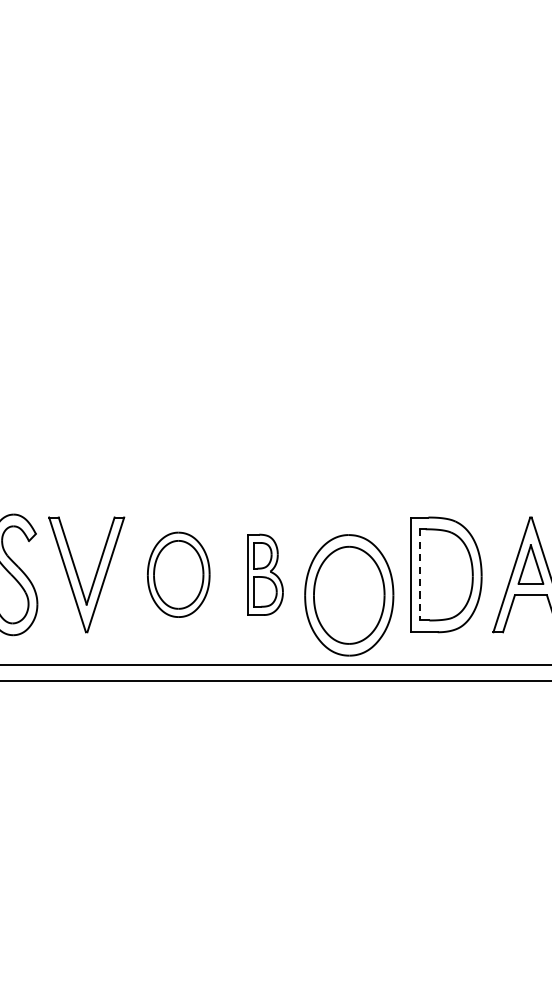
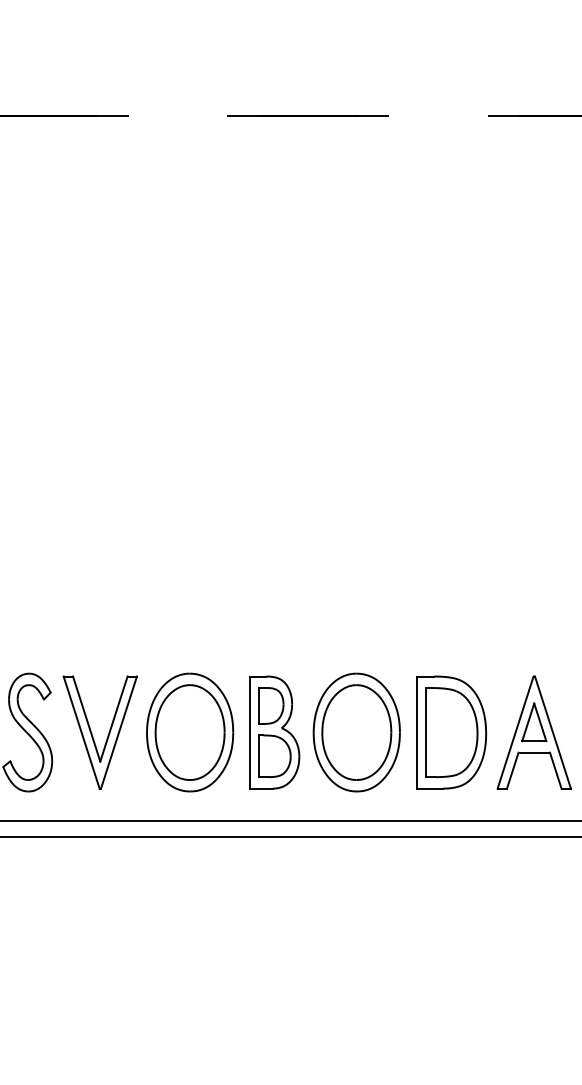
part: (179, 574) -> (190, 732), size x1.43
part: (265, 574) -> (274, 732), size x1.43
line: (419, 574) -> (425, 732), dashed -> solid
part: (348, 595) -> (356, 732), moved

